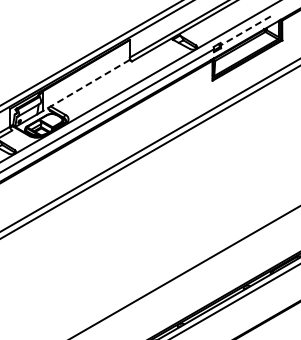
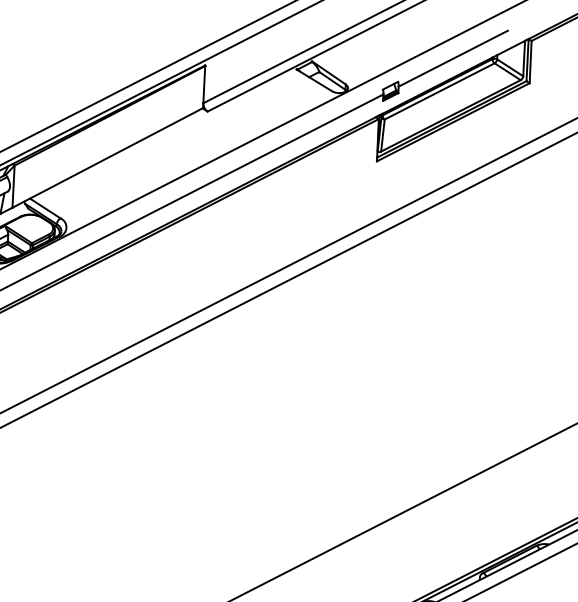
line: (245, 30) -> (452, 57), dashed -> solid
line: (85, 85) -> (106, 157), dashed -> solid

